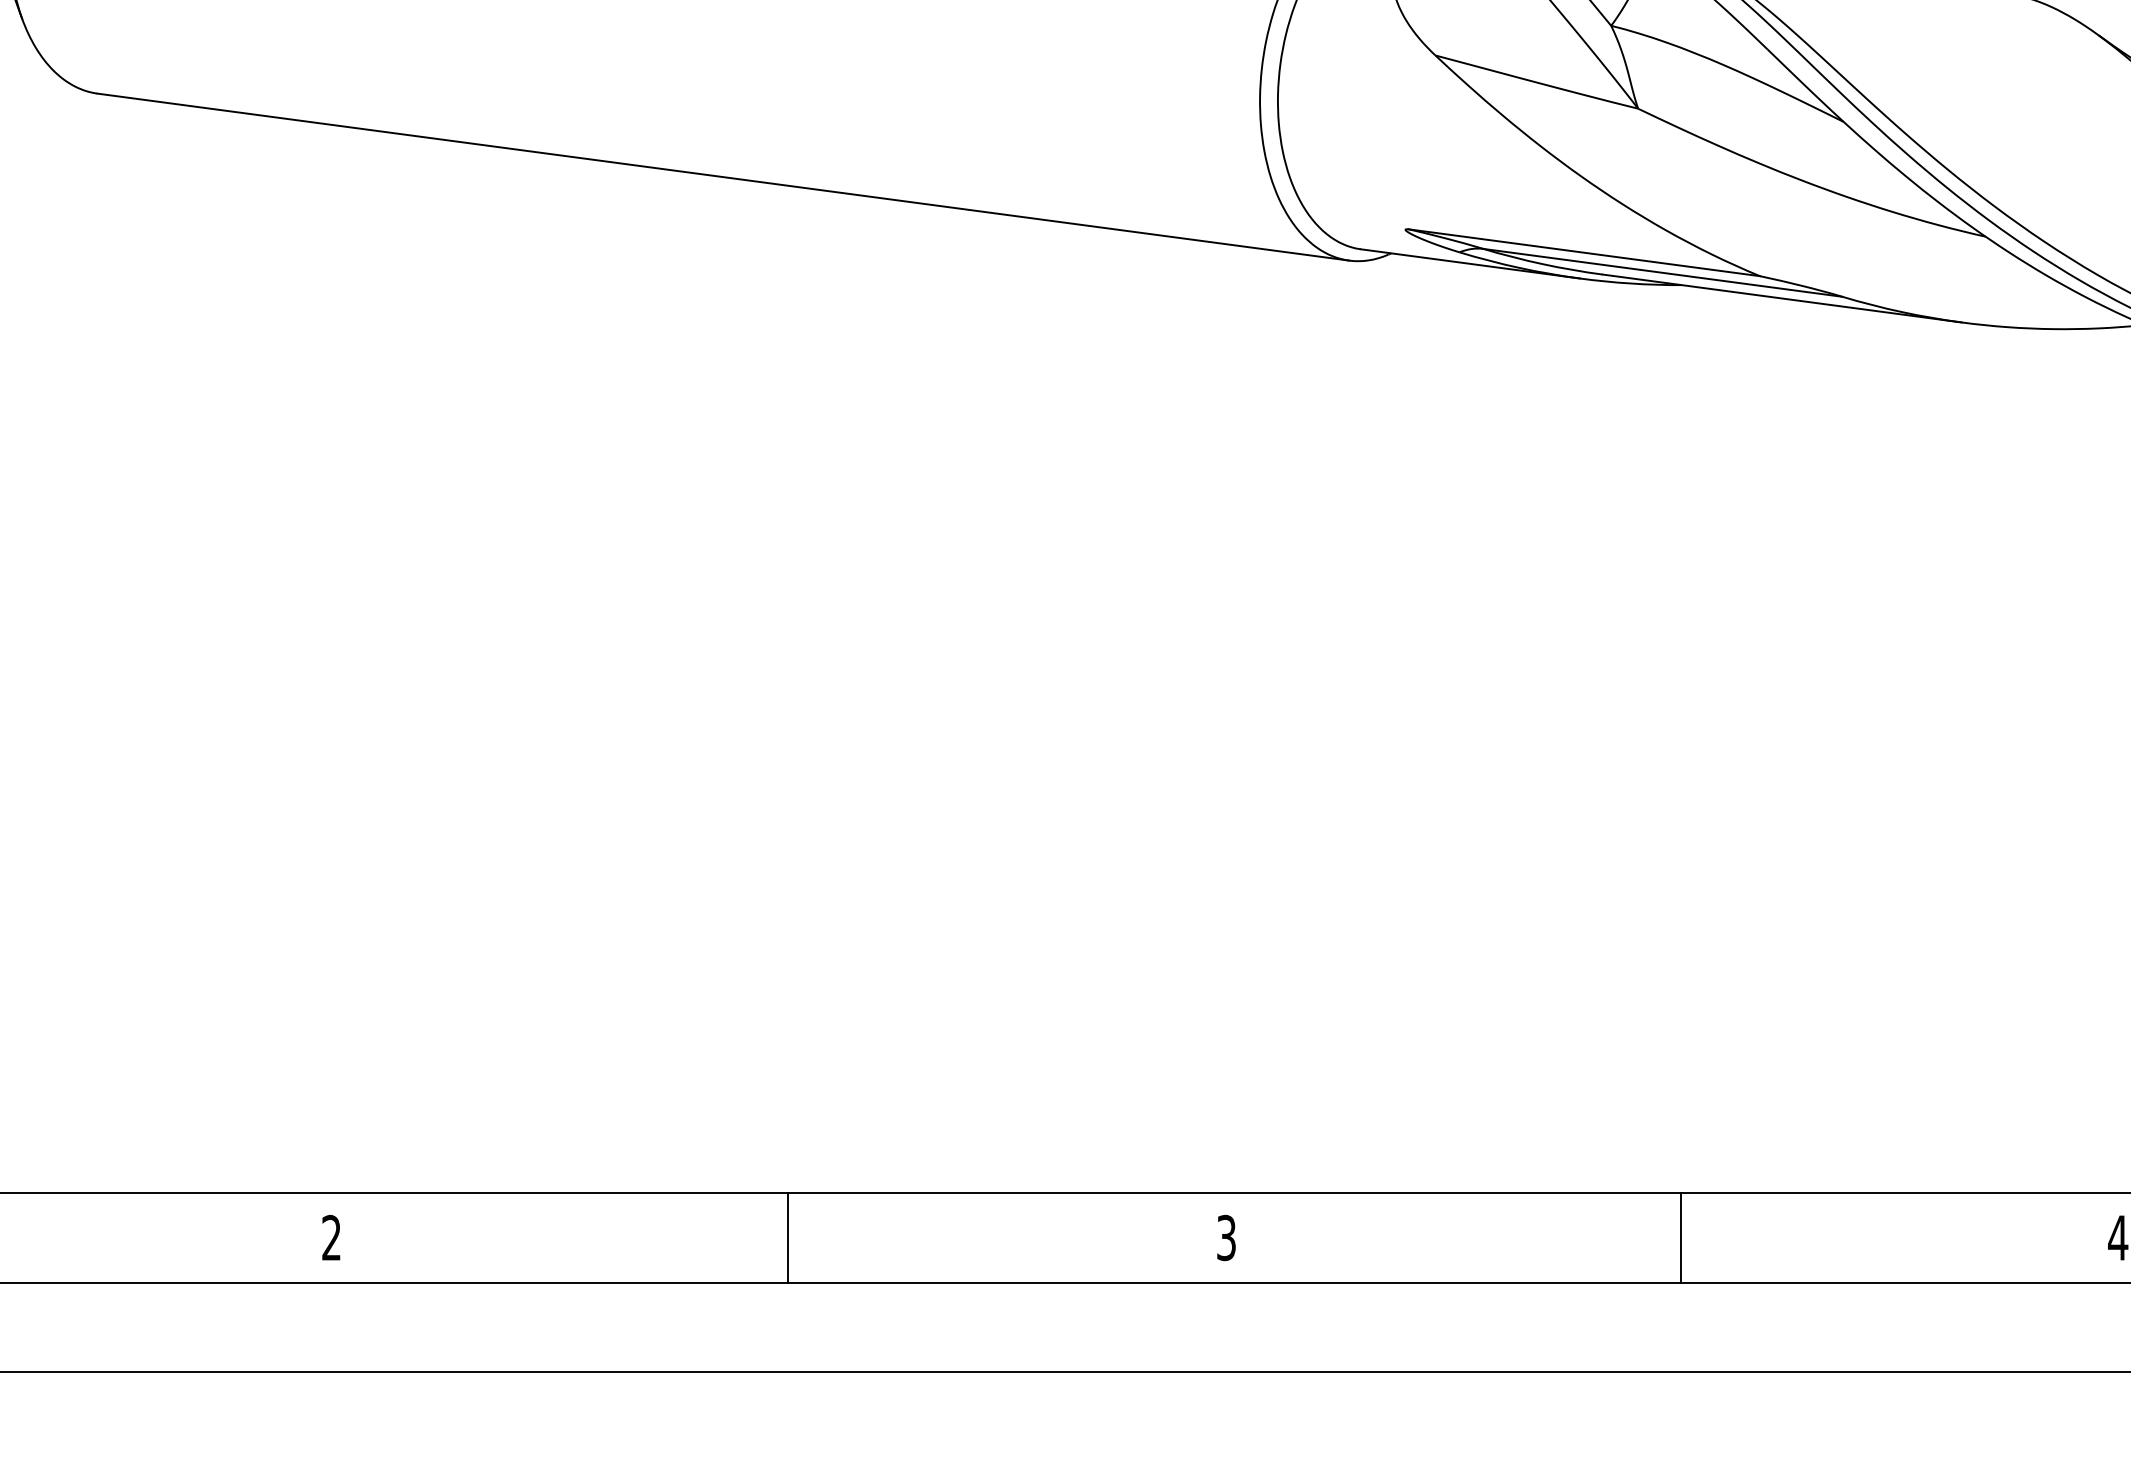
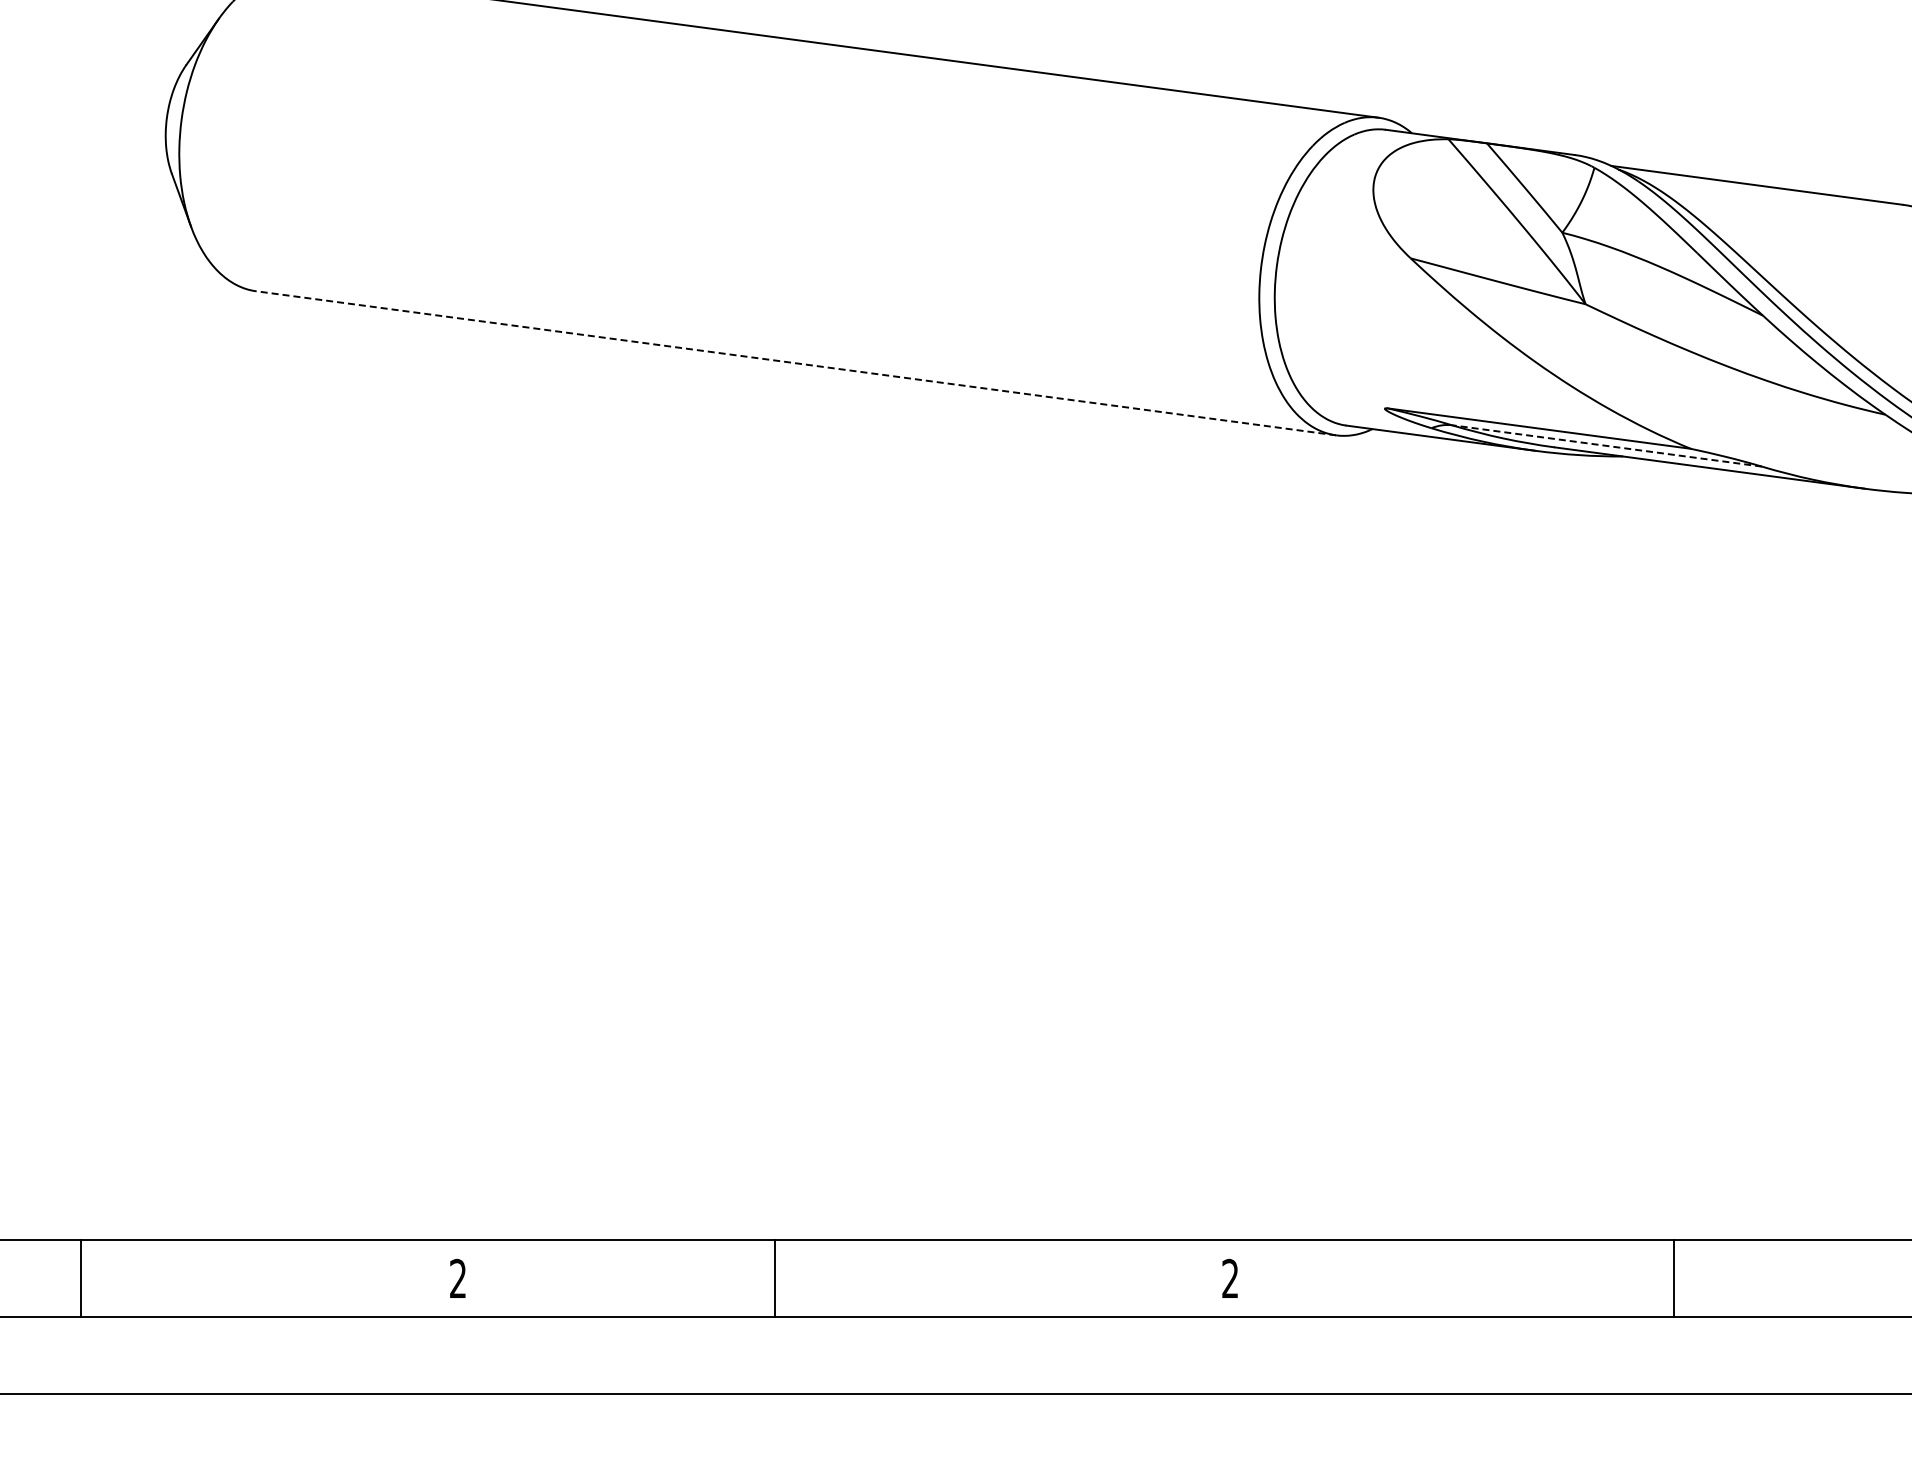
line: (723, 177) -> (796, 363), solid -> dashed
line: (1662, 272) -> (1606, 445), solid -> dashed
line: (787, 1237) -> (774, 1278), moved
text: (1226, 1237) -> (1230, 1278), 3 -> 2
line: (1680, 1237) -> (1673, 1278), moved

